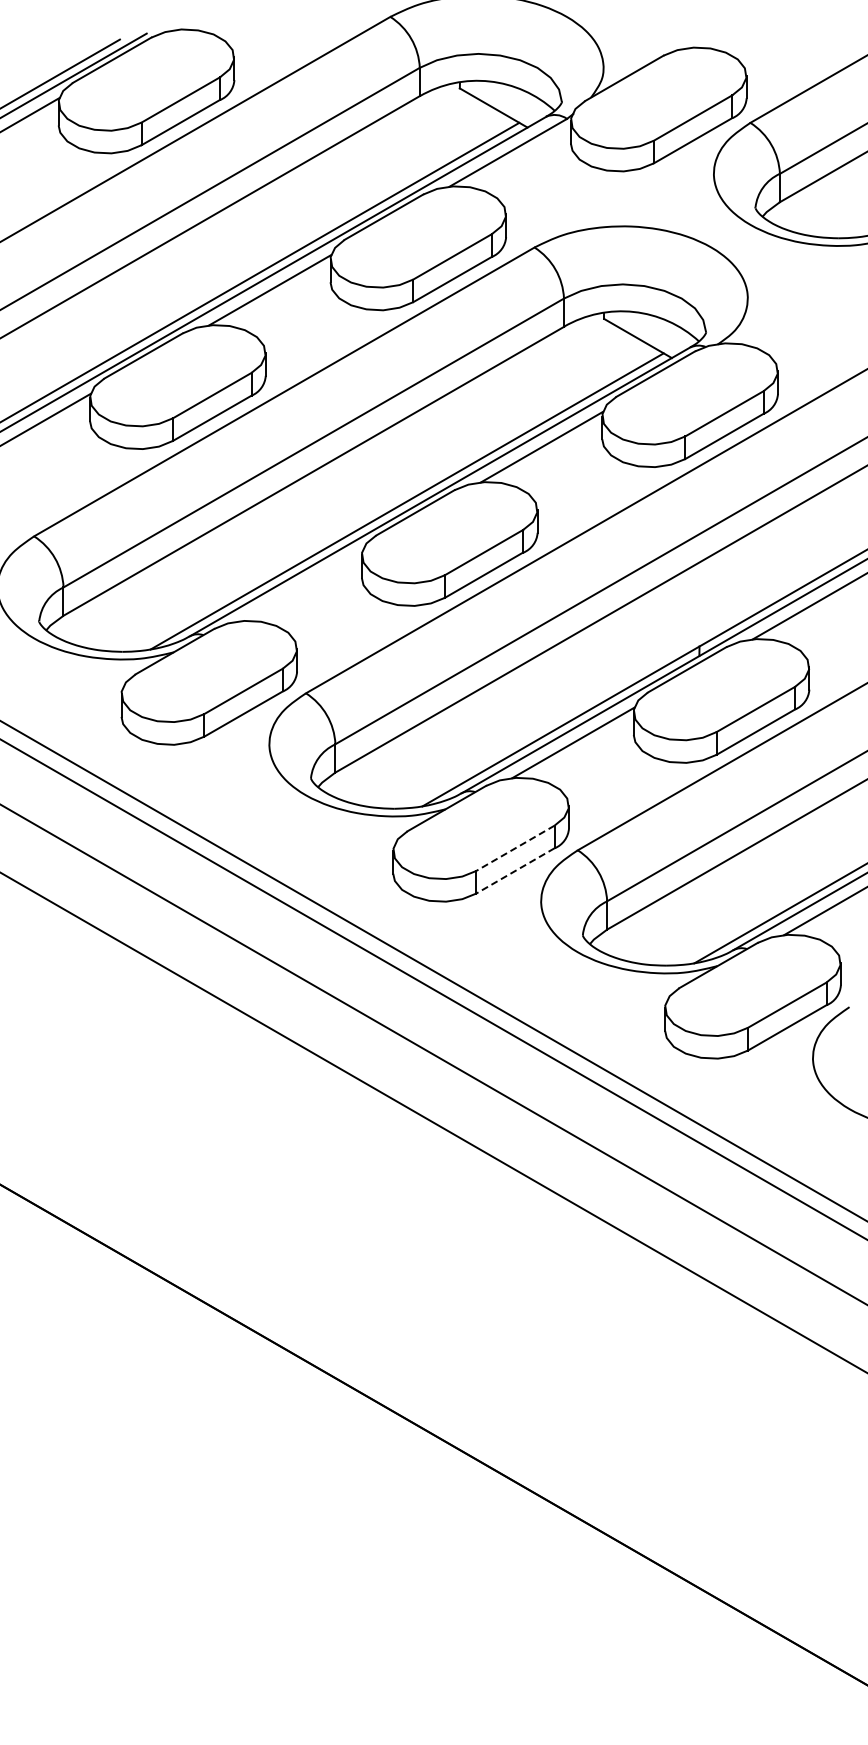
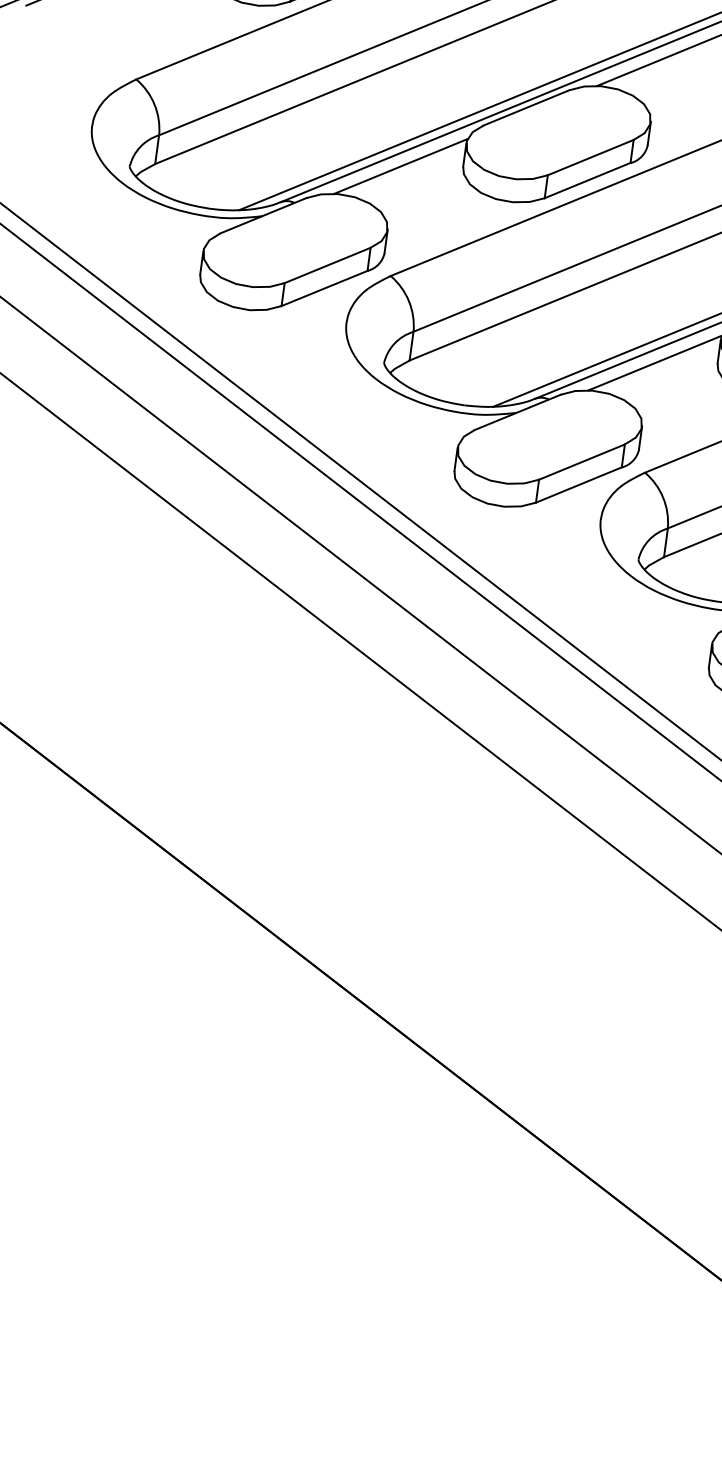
line: (301, 585) -> (400, 165), added
line: (514, 848) -> (581, 462), dashed -> solid
line: (514, 871) -> (577, 485), dashed -> solid

